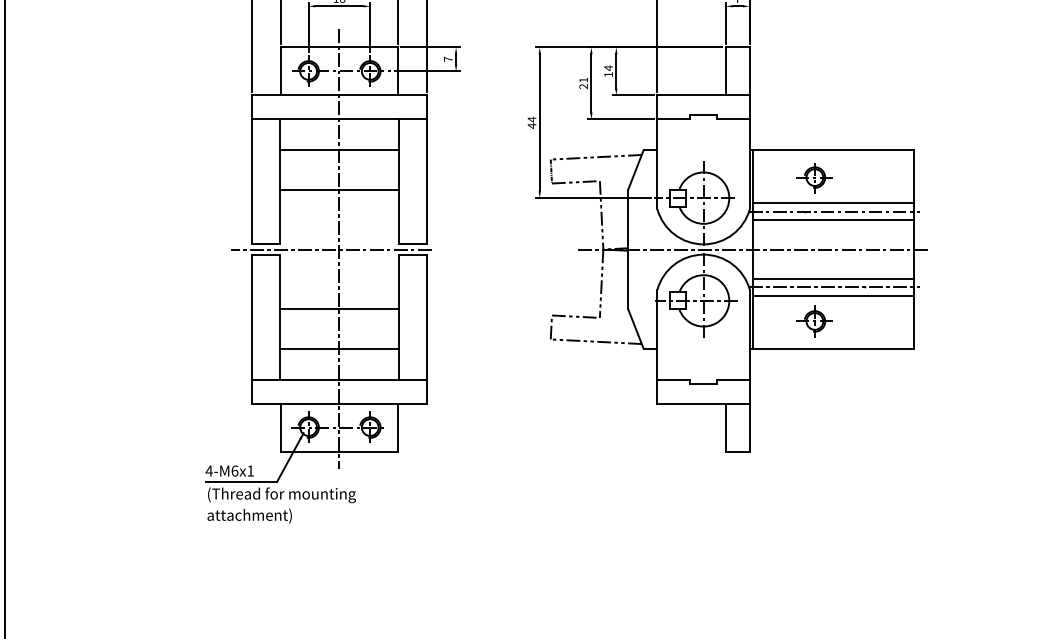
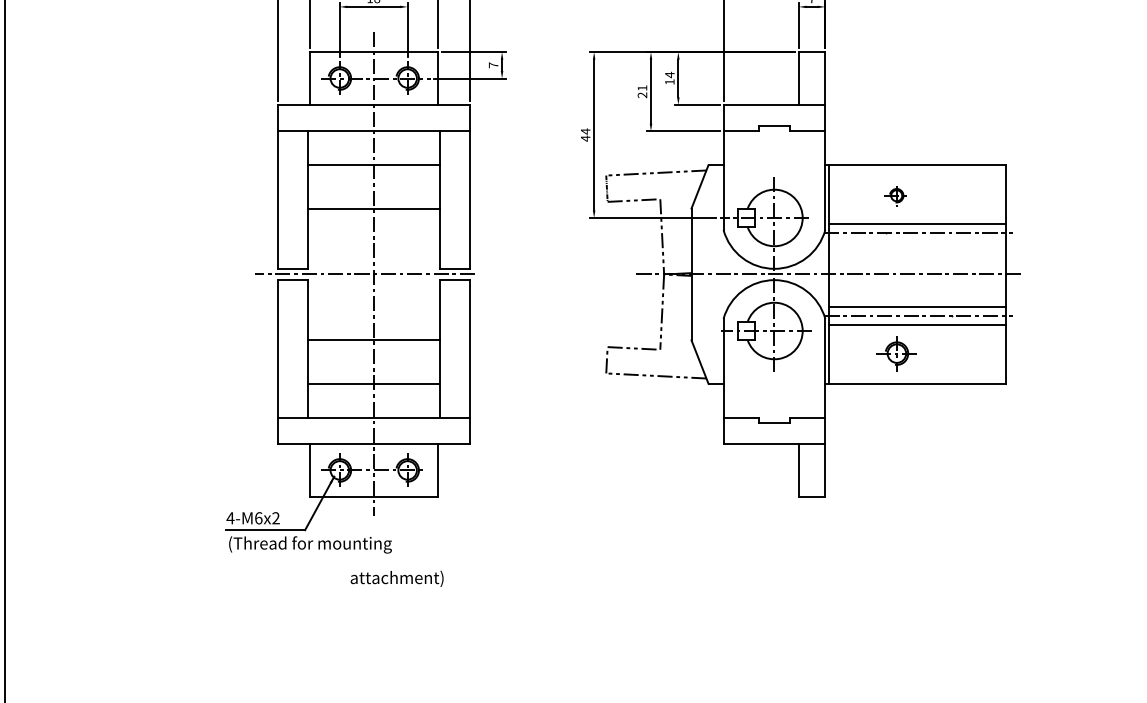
part: (814, 178) -> (896, 196), size x0.6
line: (833, 220) -> (917, 242), removed
text: (250, 470) -> (275, 517), 4-M6x1 -> 4-M6x2
text: (249, 515) -> (396, 578), moved

